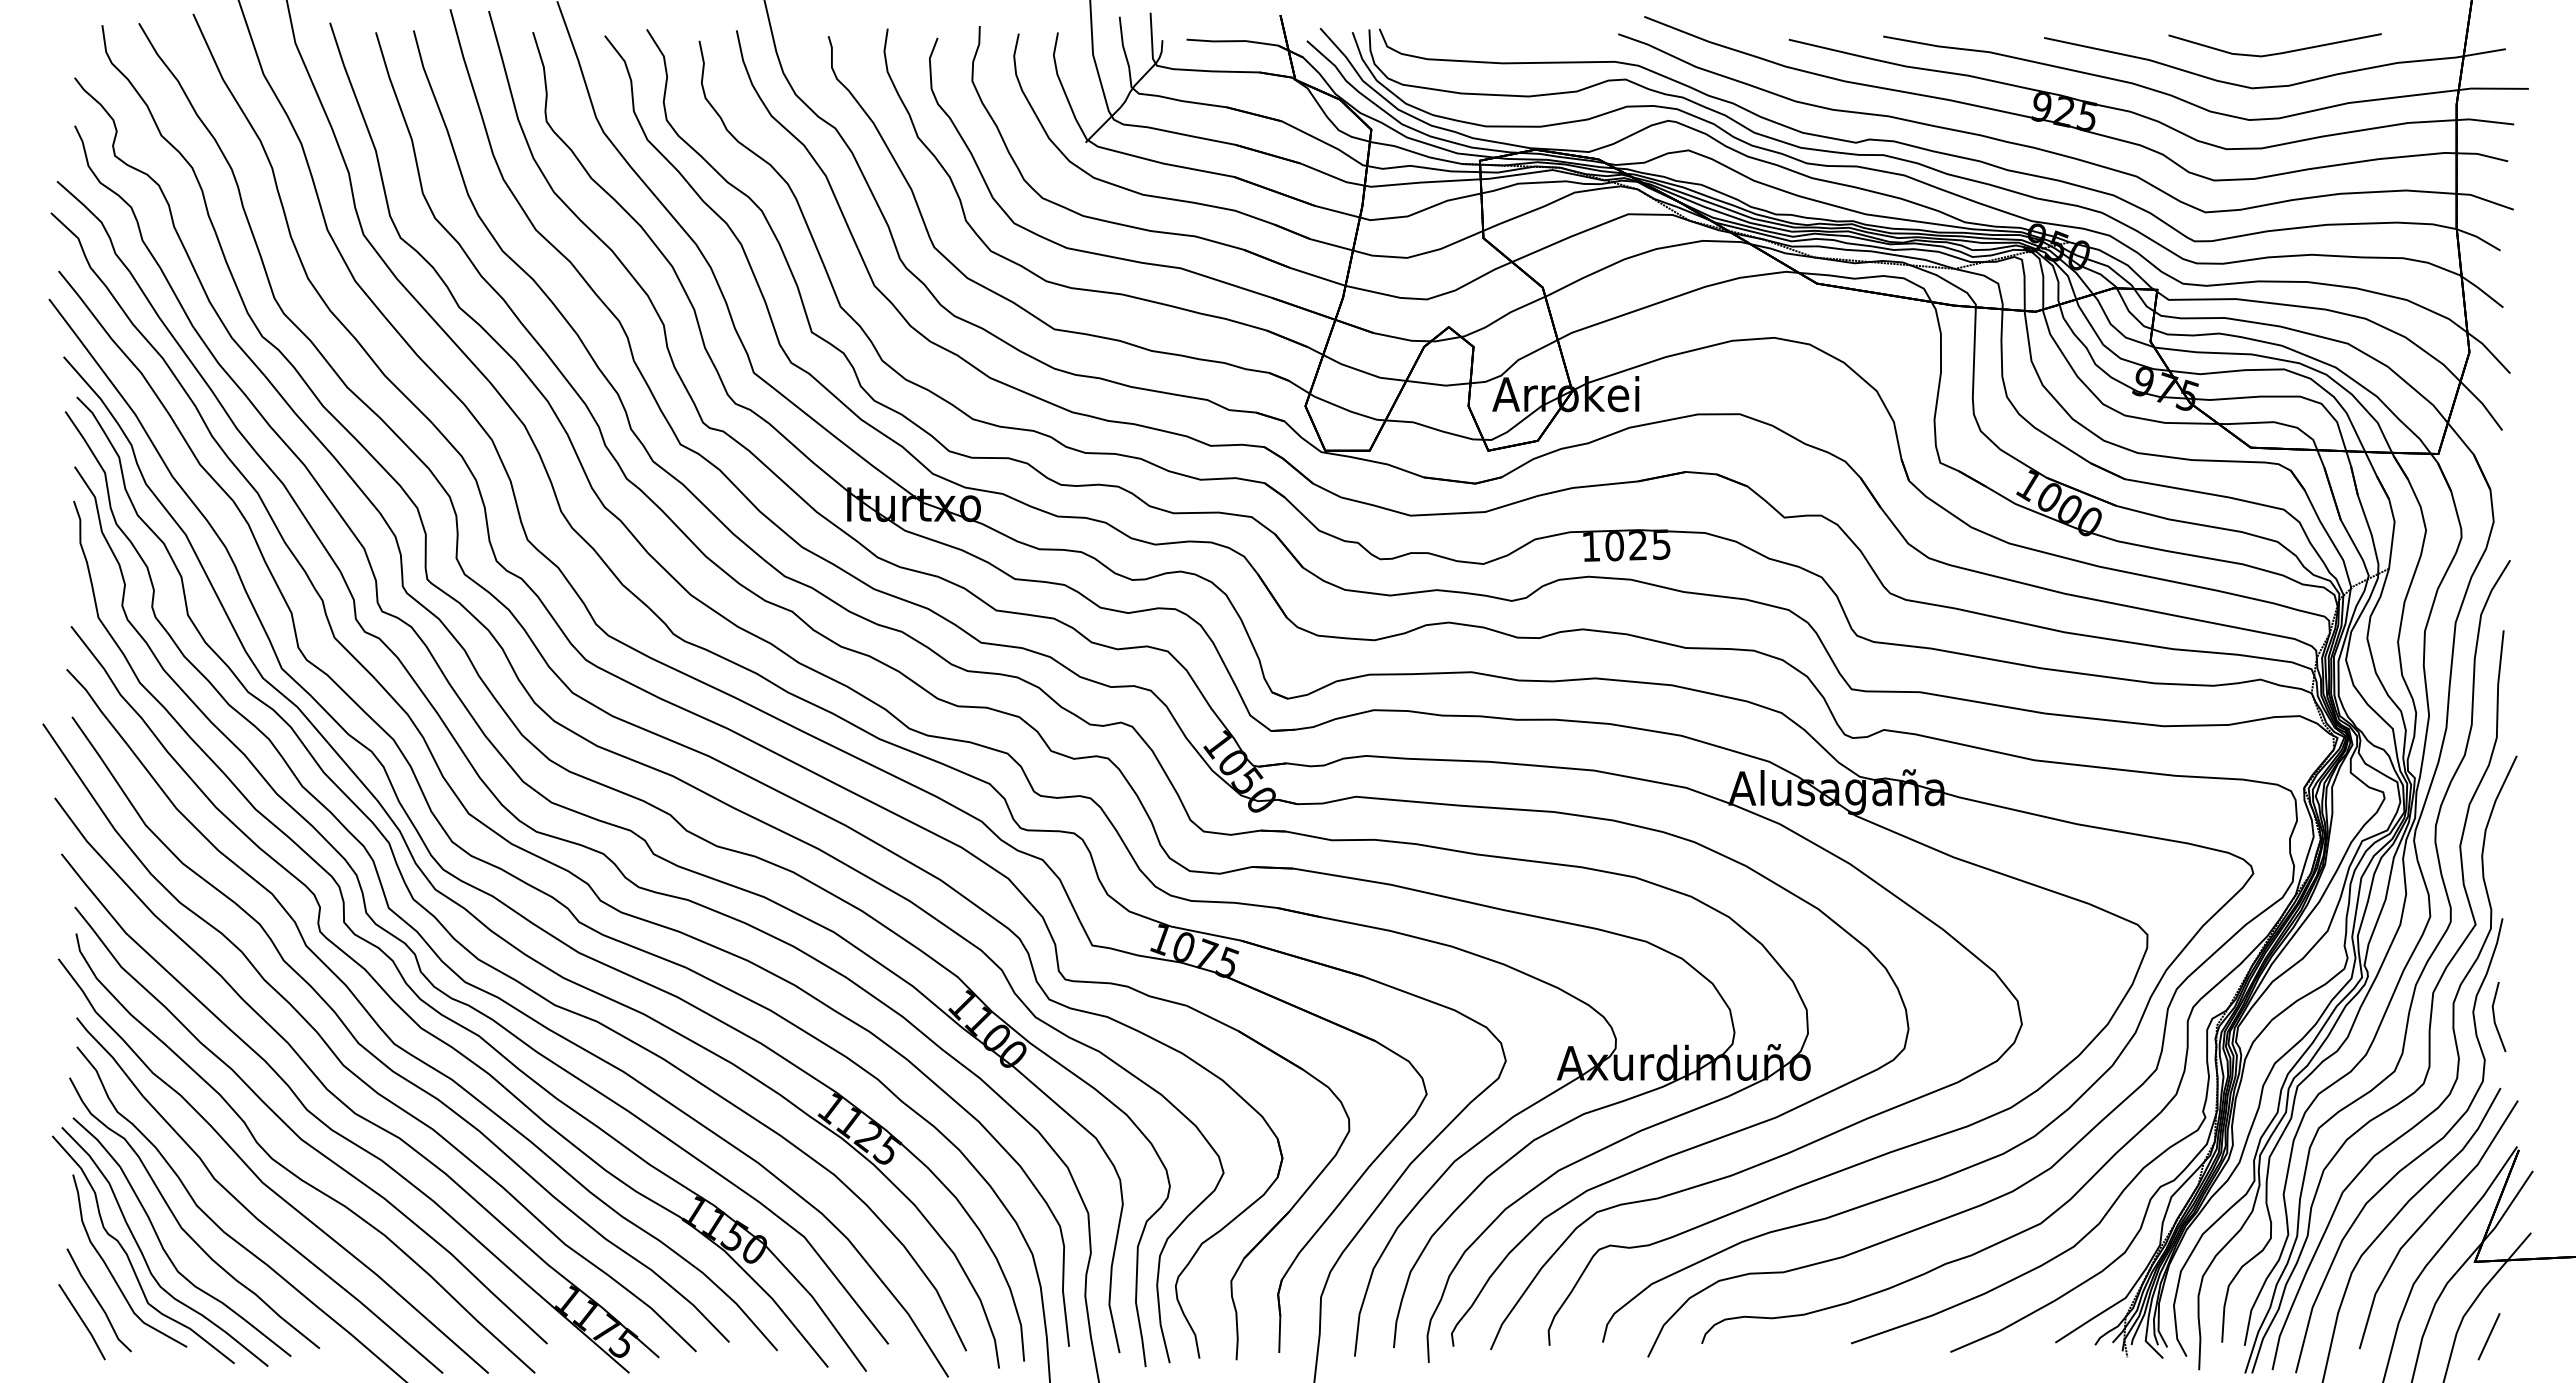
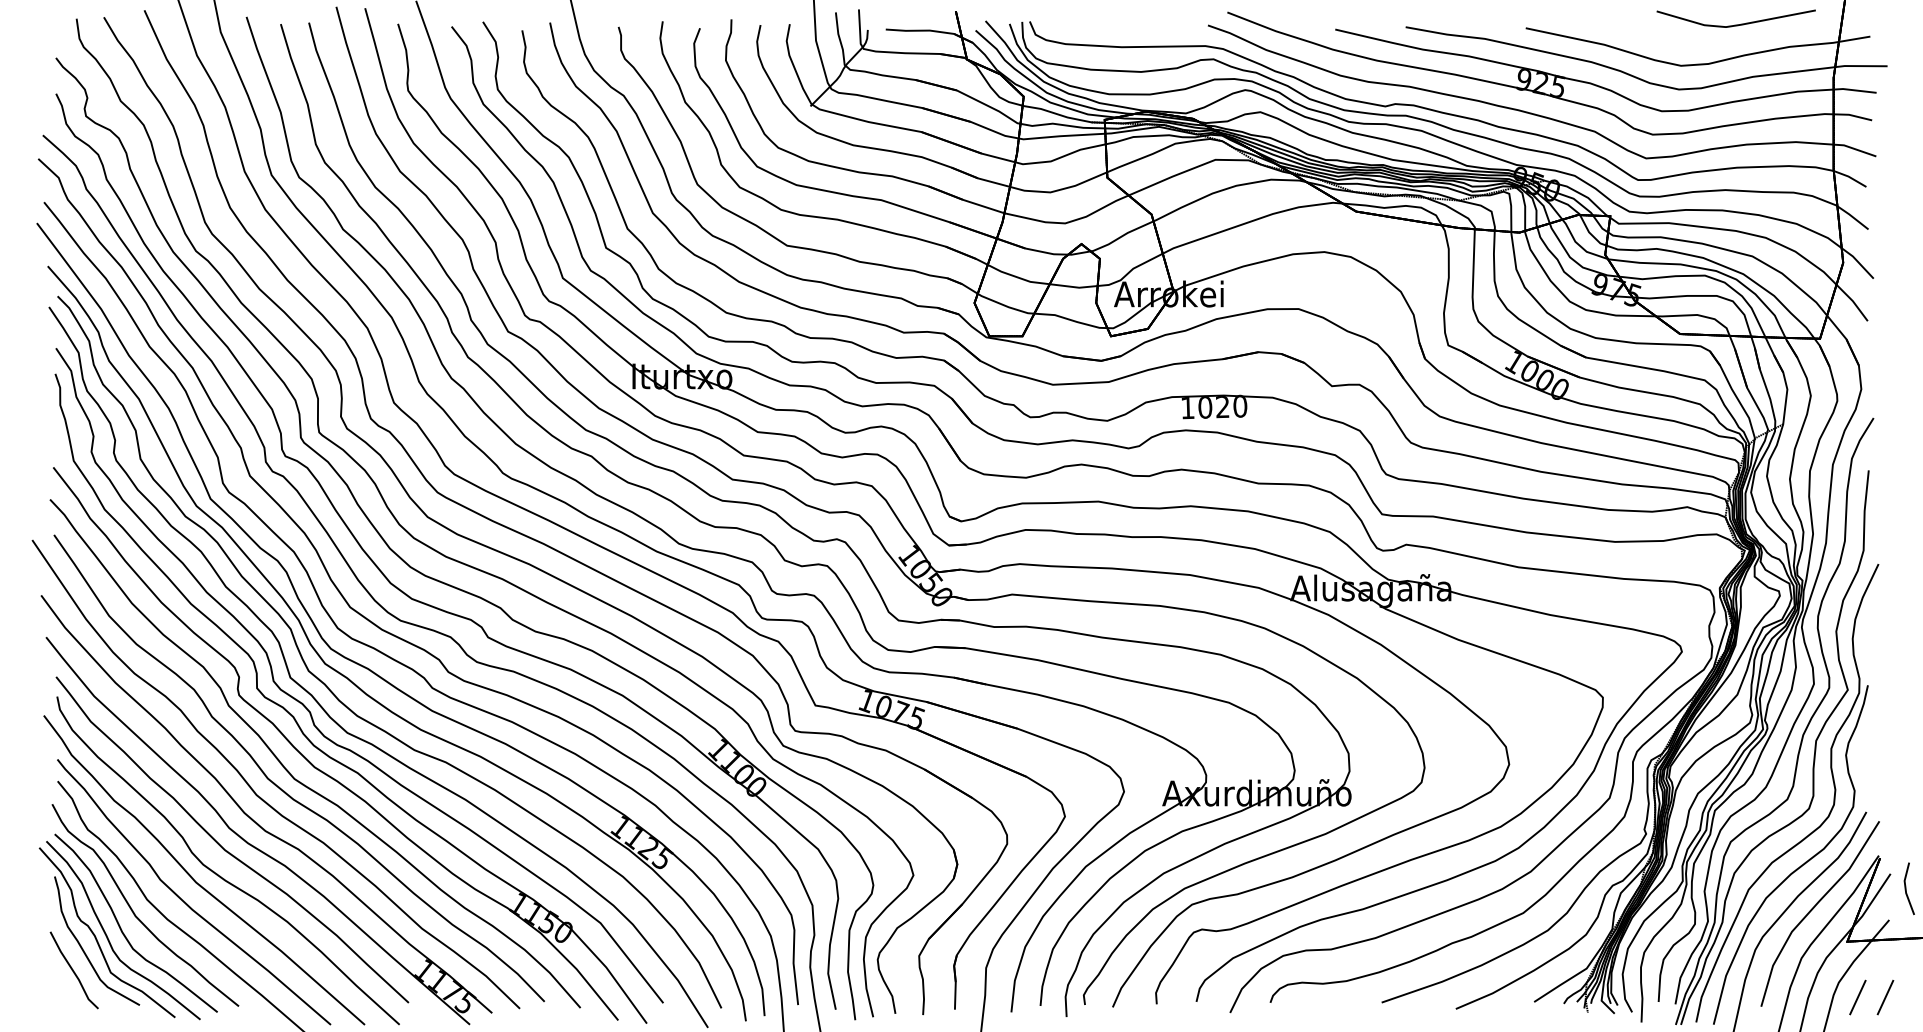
line: (2274, 53) -> (1735, 24), moved
text: (1661, 544) -> (1240, 406), 1025 -> 1020
line: (2495, 1018) -> (1906, 889), moved
line: (81, 1321) -> (61, 986), removed
line: (2525, 1336) -> (1885, 997), added

